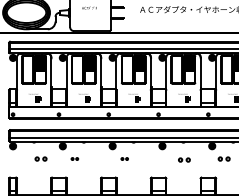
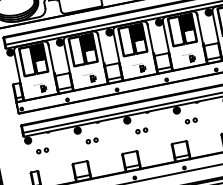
part: (40, 158) -> (41, 150), moved
part: (74, 158) -> (91, 140), size x1.67
part: (124, 158) -> (141, 130), size x1.67
part: (184, 159) -> (191, 120), moved

